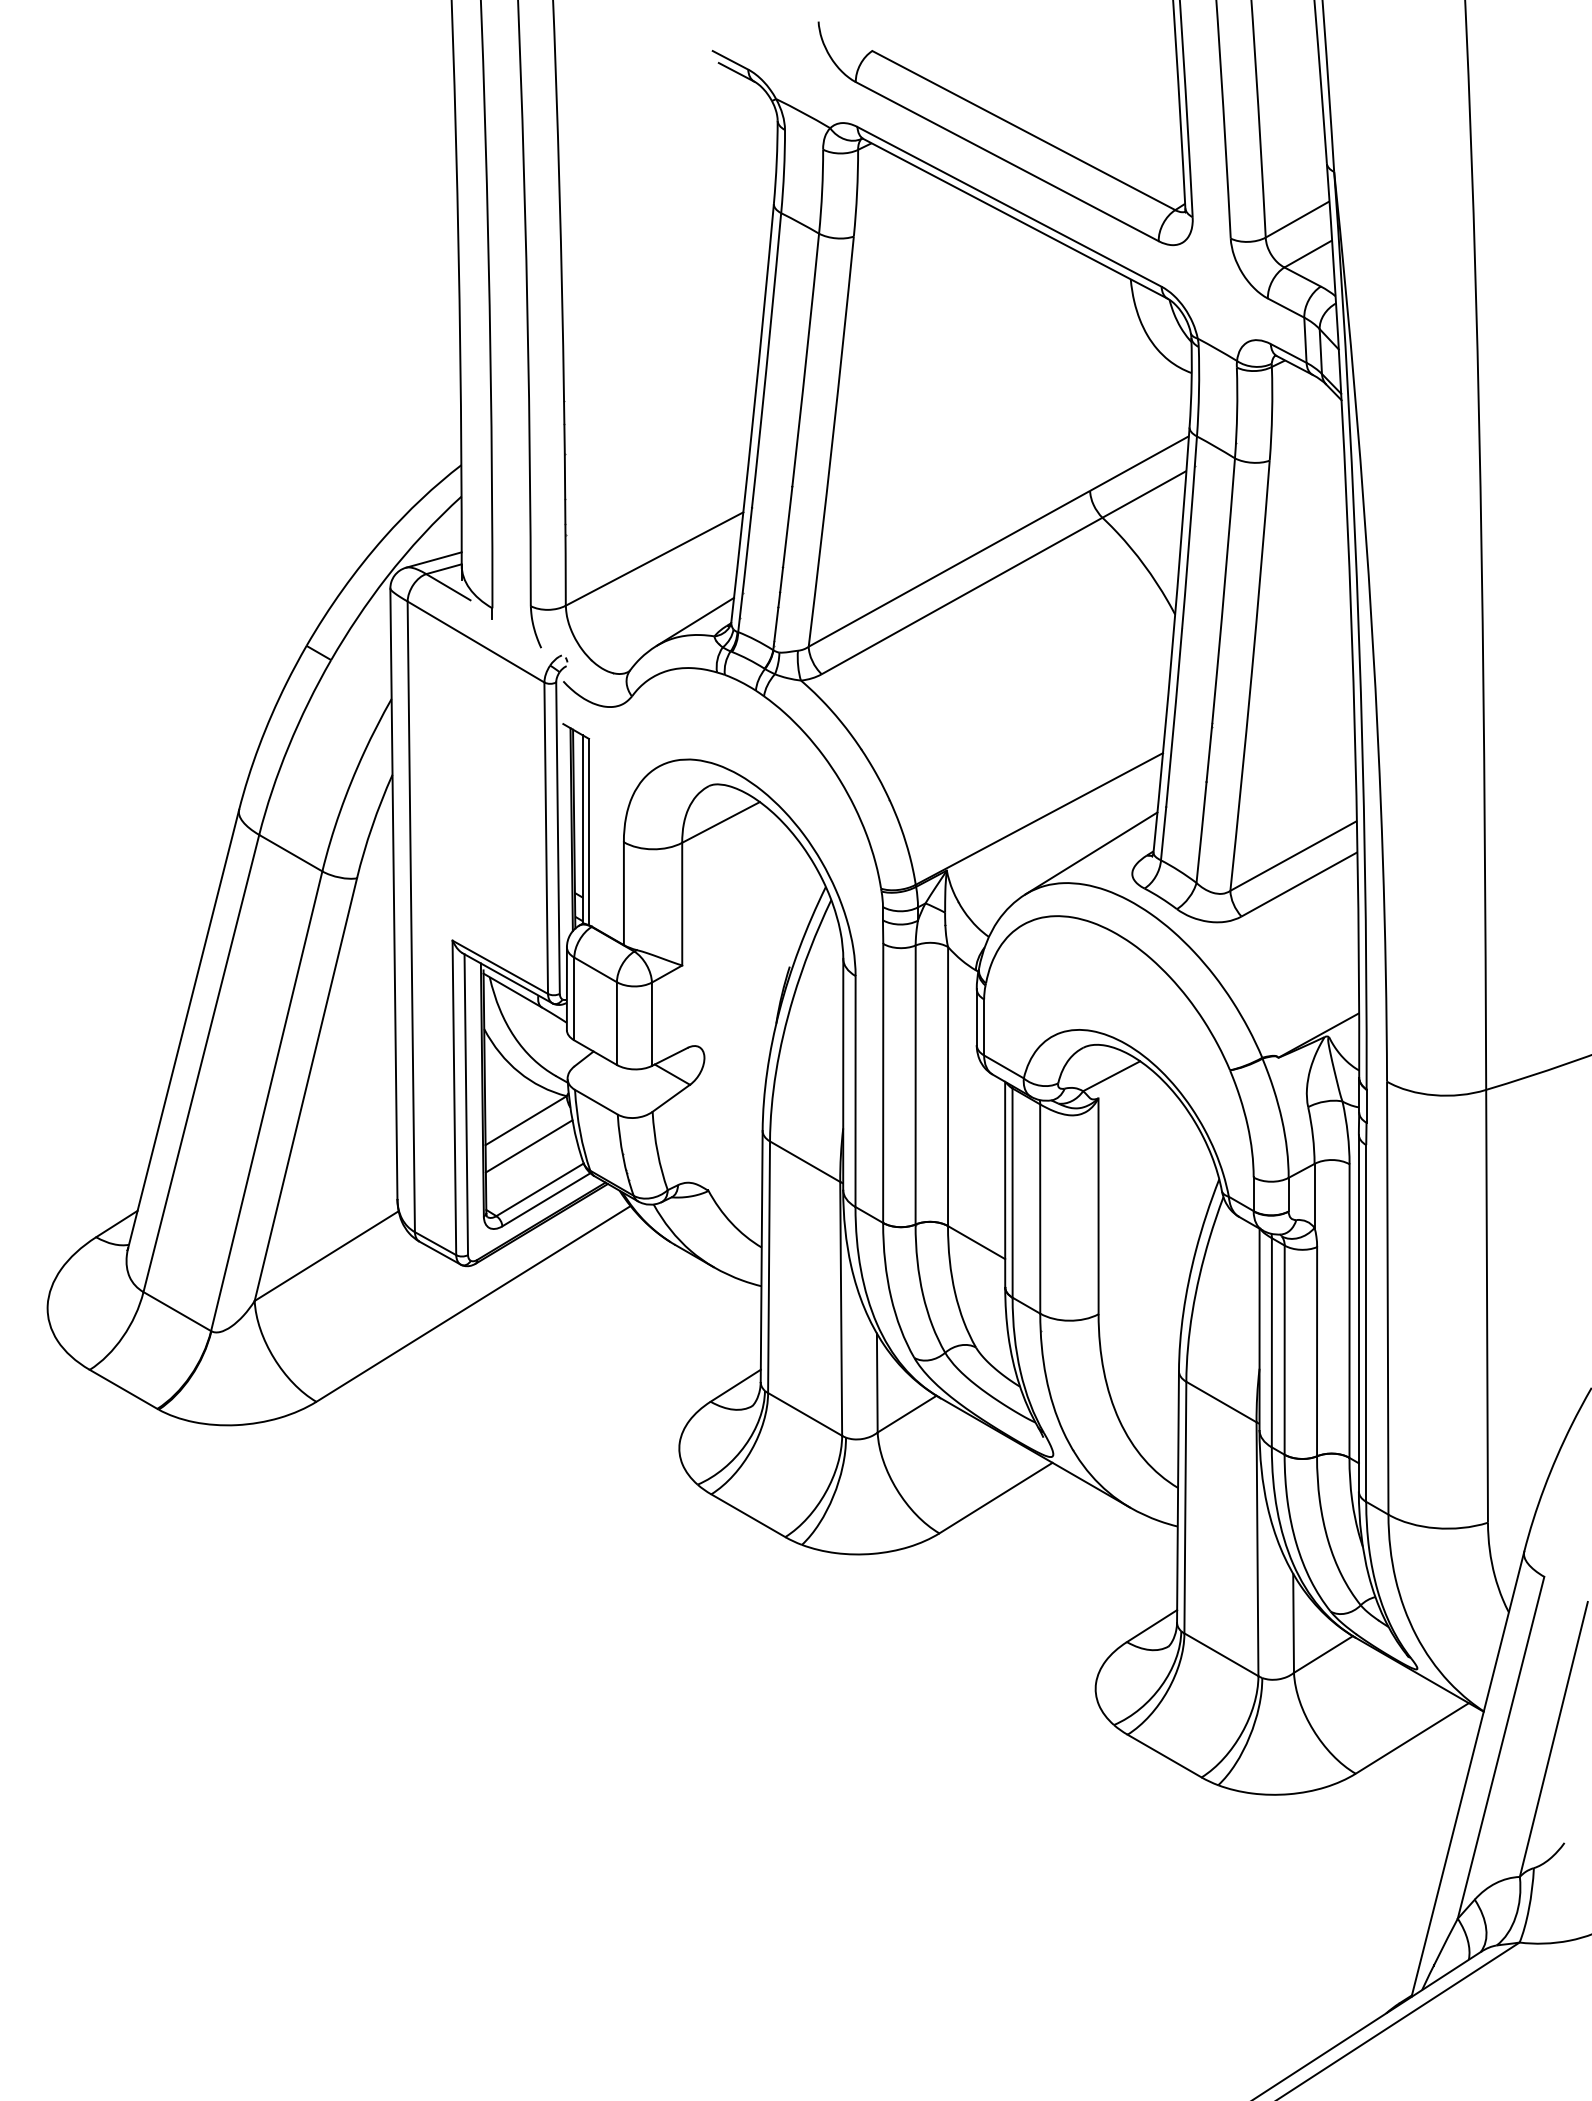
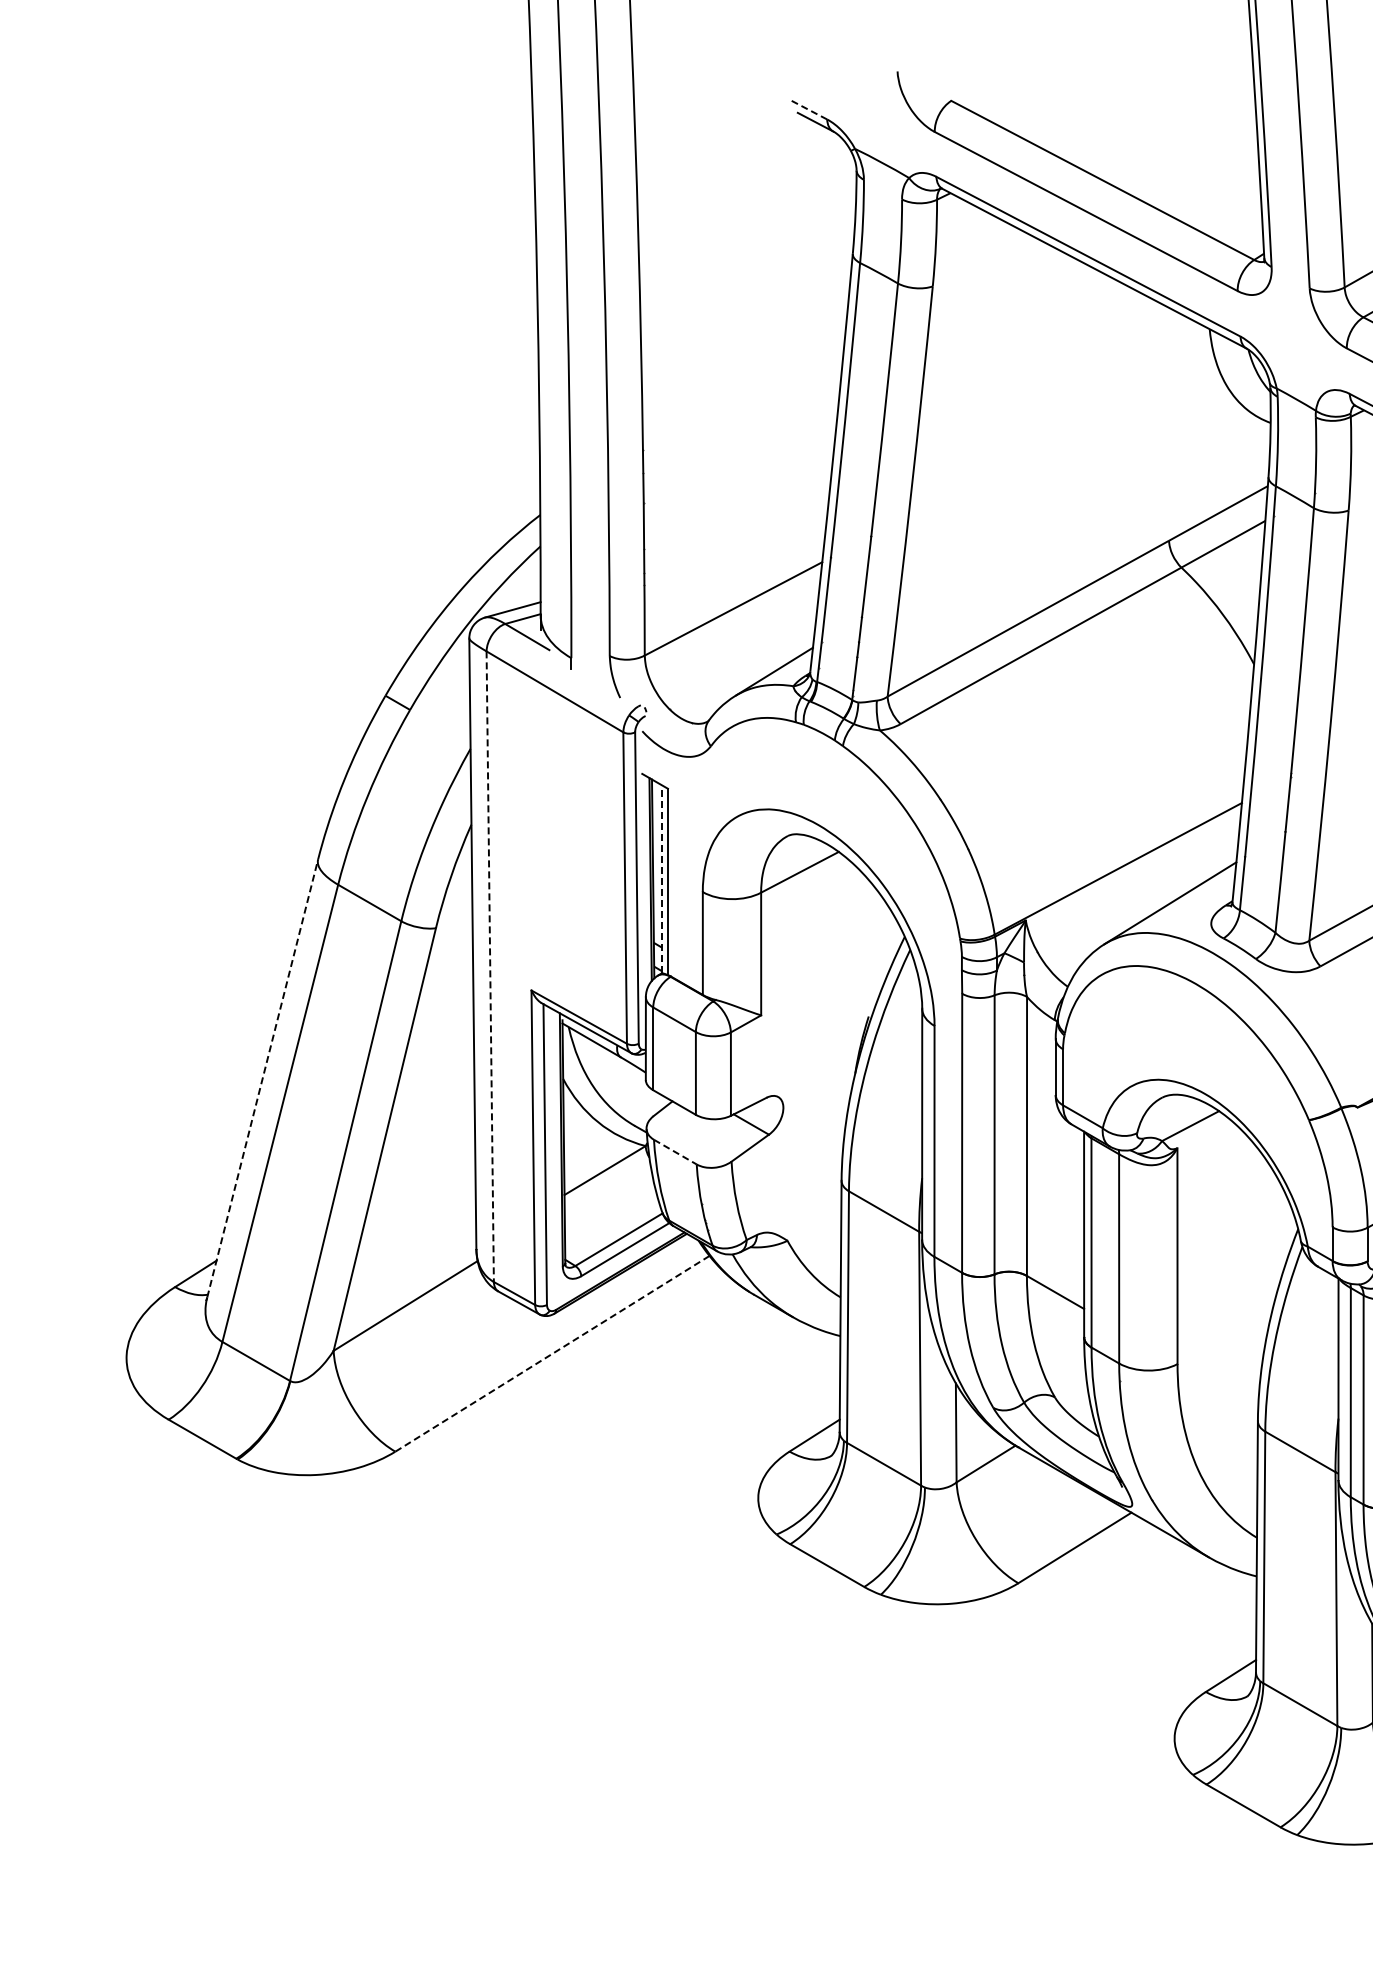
line: (730, 60) -> (809, 110), solid -> dashed
line: (582, 828) -> (661, 878), solid -> dashed
line: (411, 917) -> (490, 967), solid -> dashed
line: (183, 1028) -> (262, 1078), solid -> dashed
line: (596, 1102) -> (675, 1152), solid -> dashed
line: (528, 1146) -> (607, 1196), removed
line: (473, 1304) -> (552, 1354), solid -> dashed

